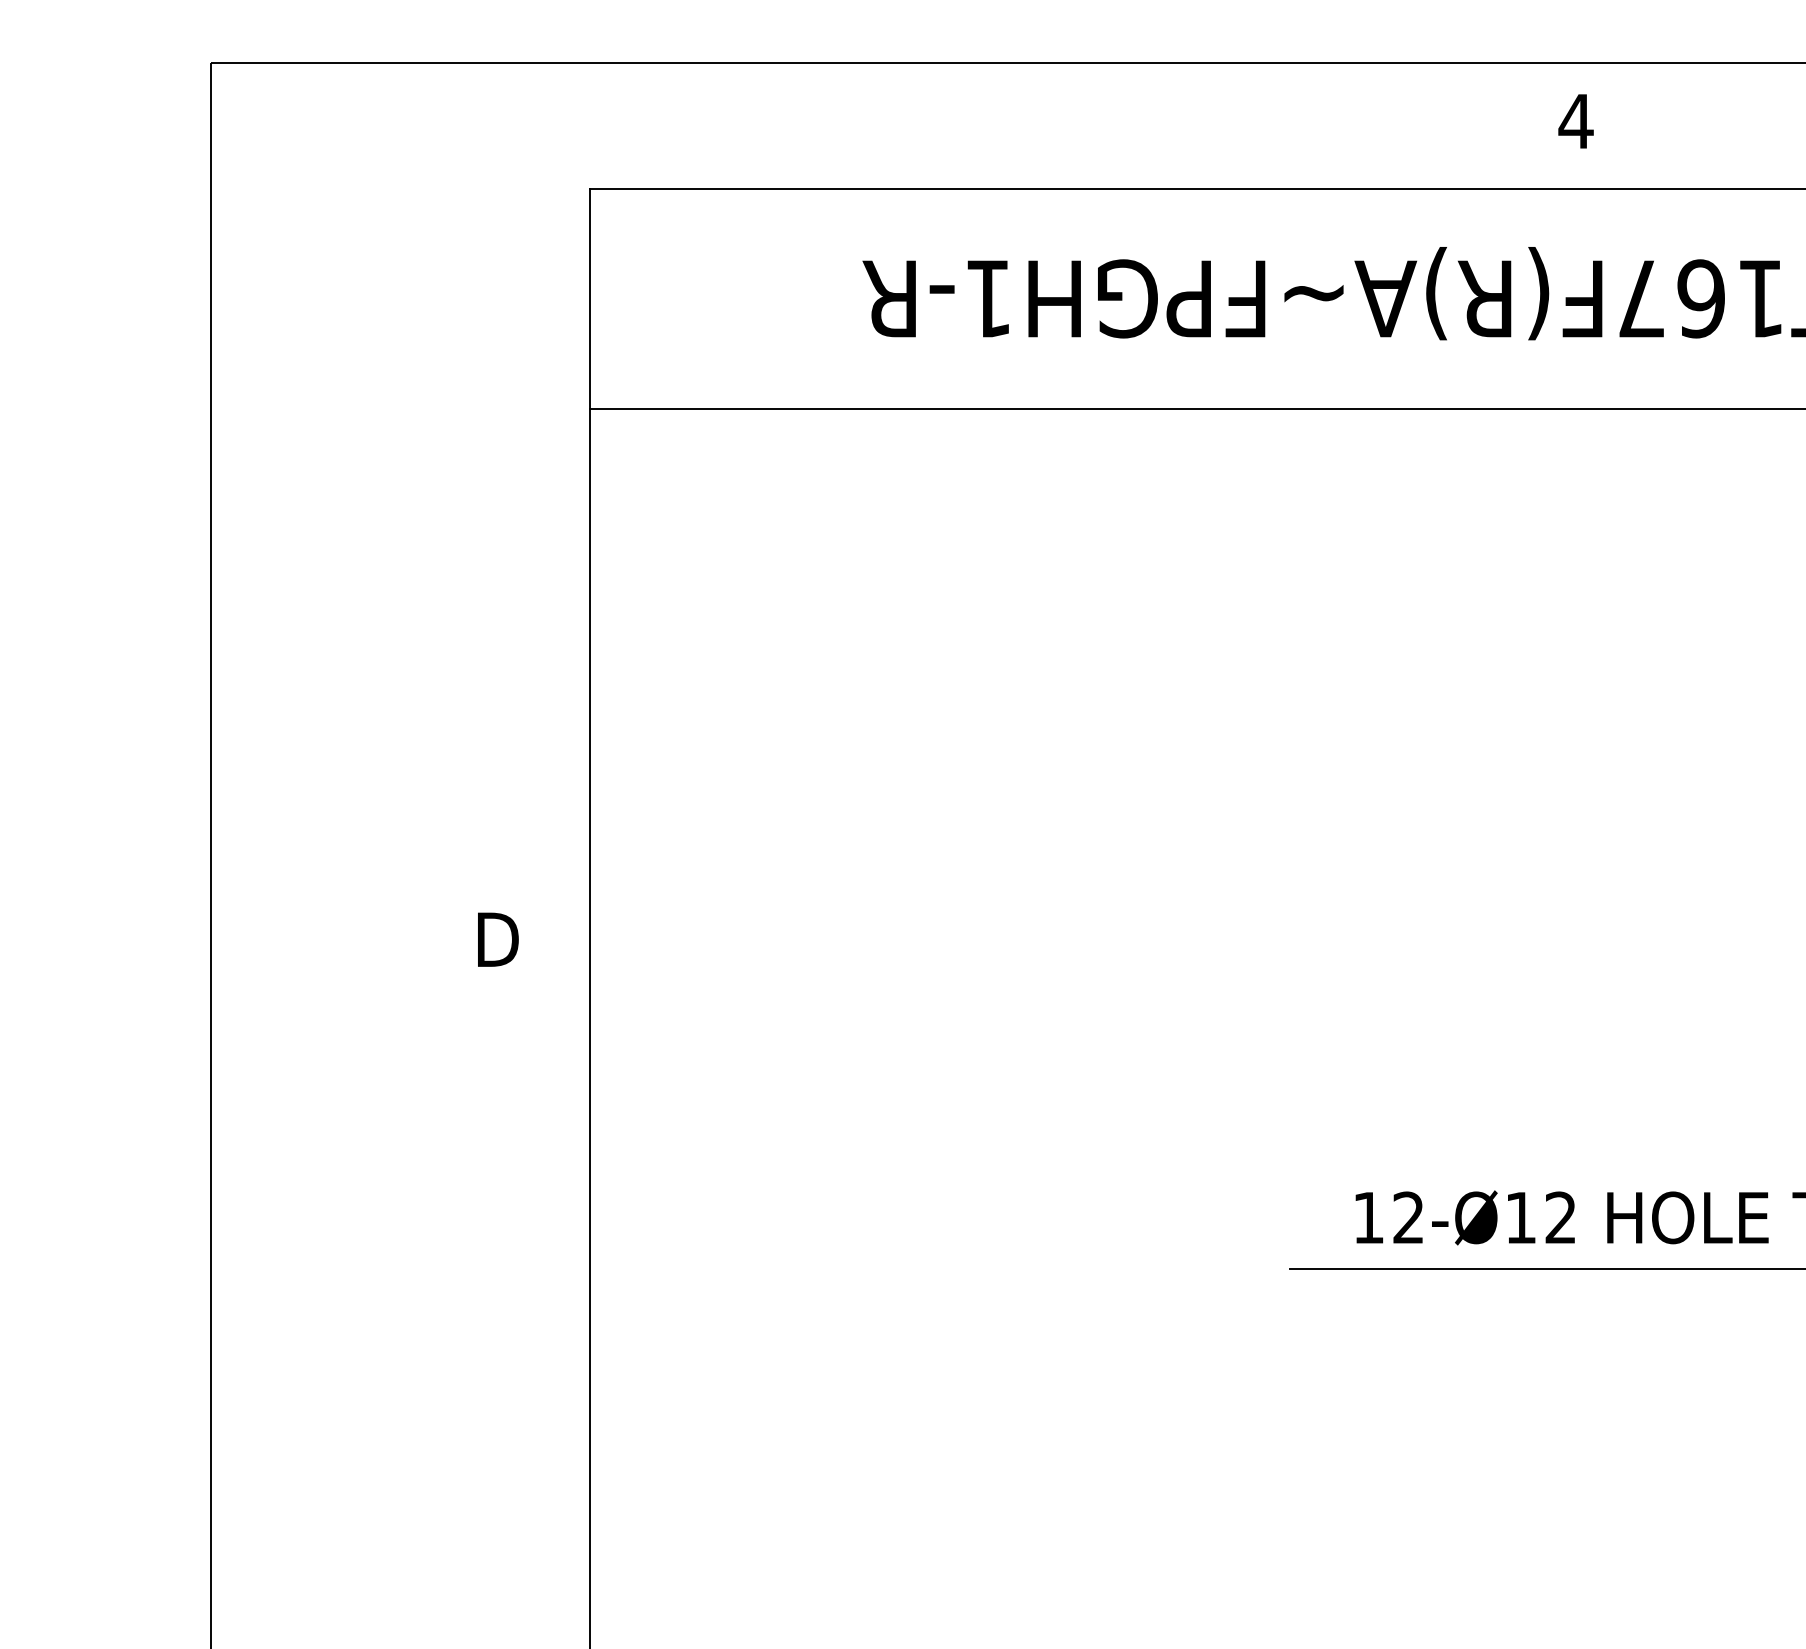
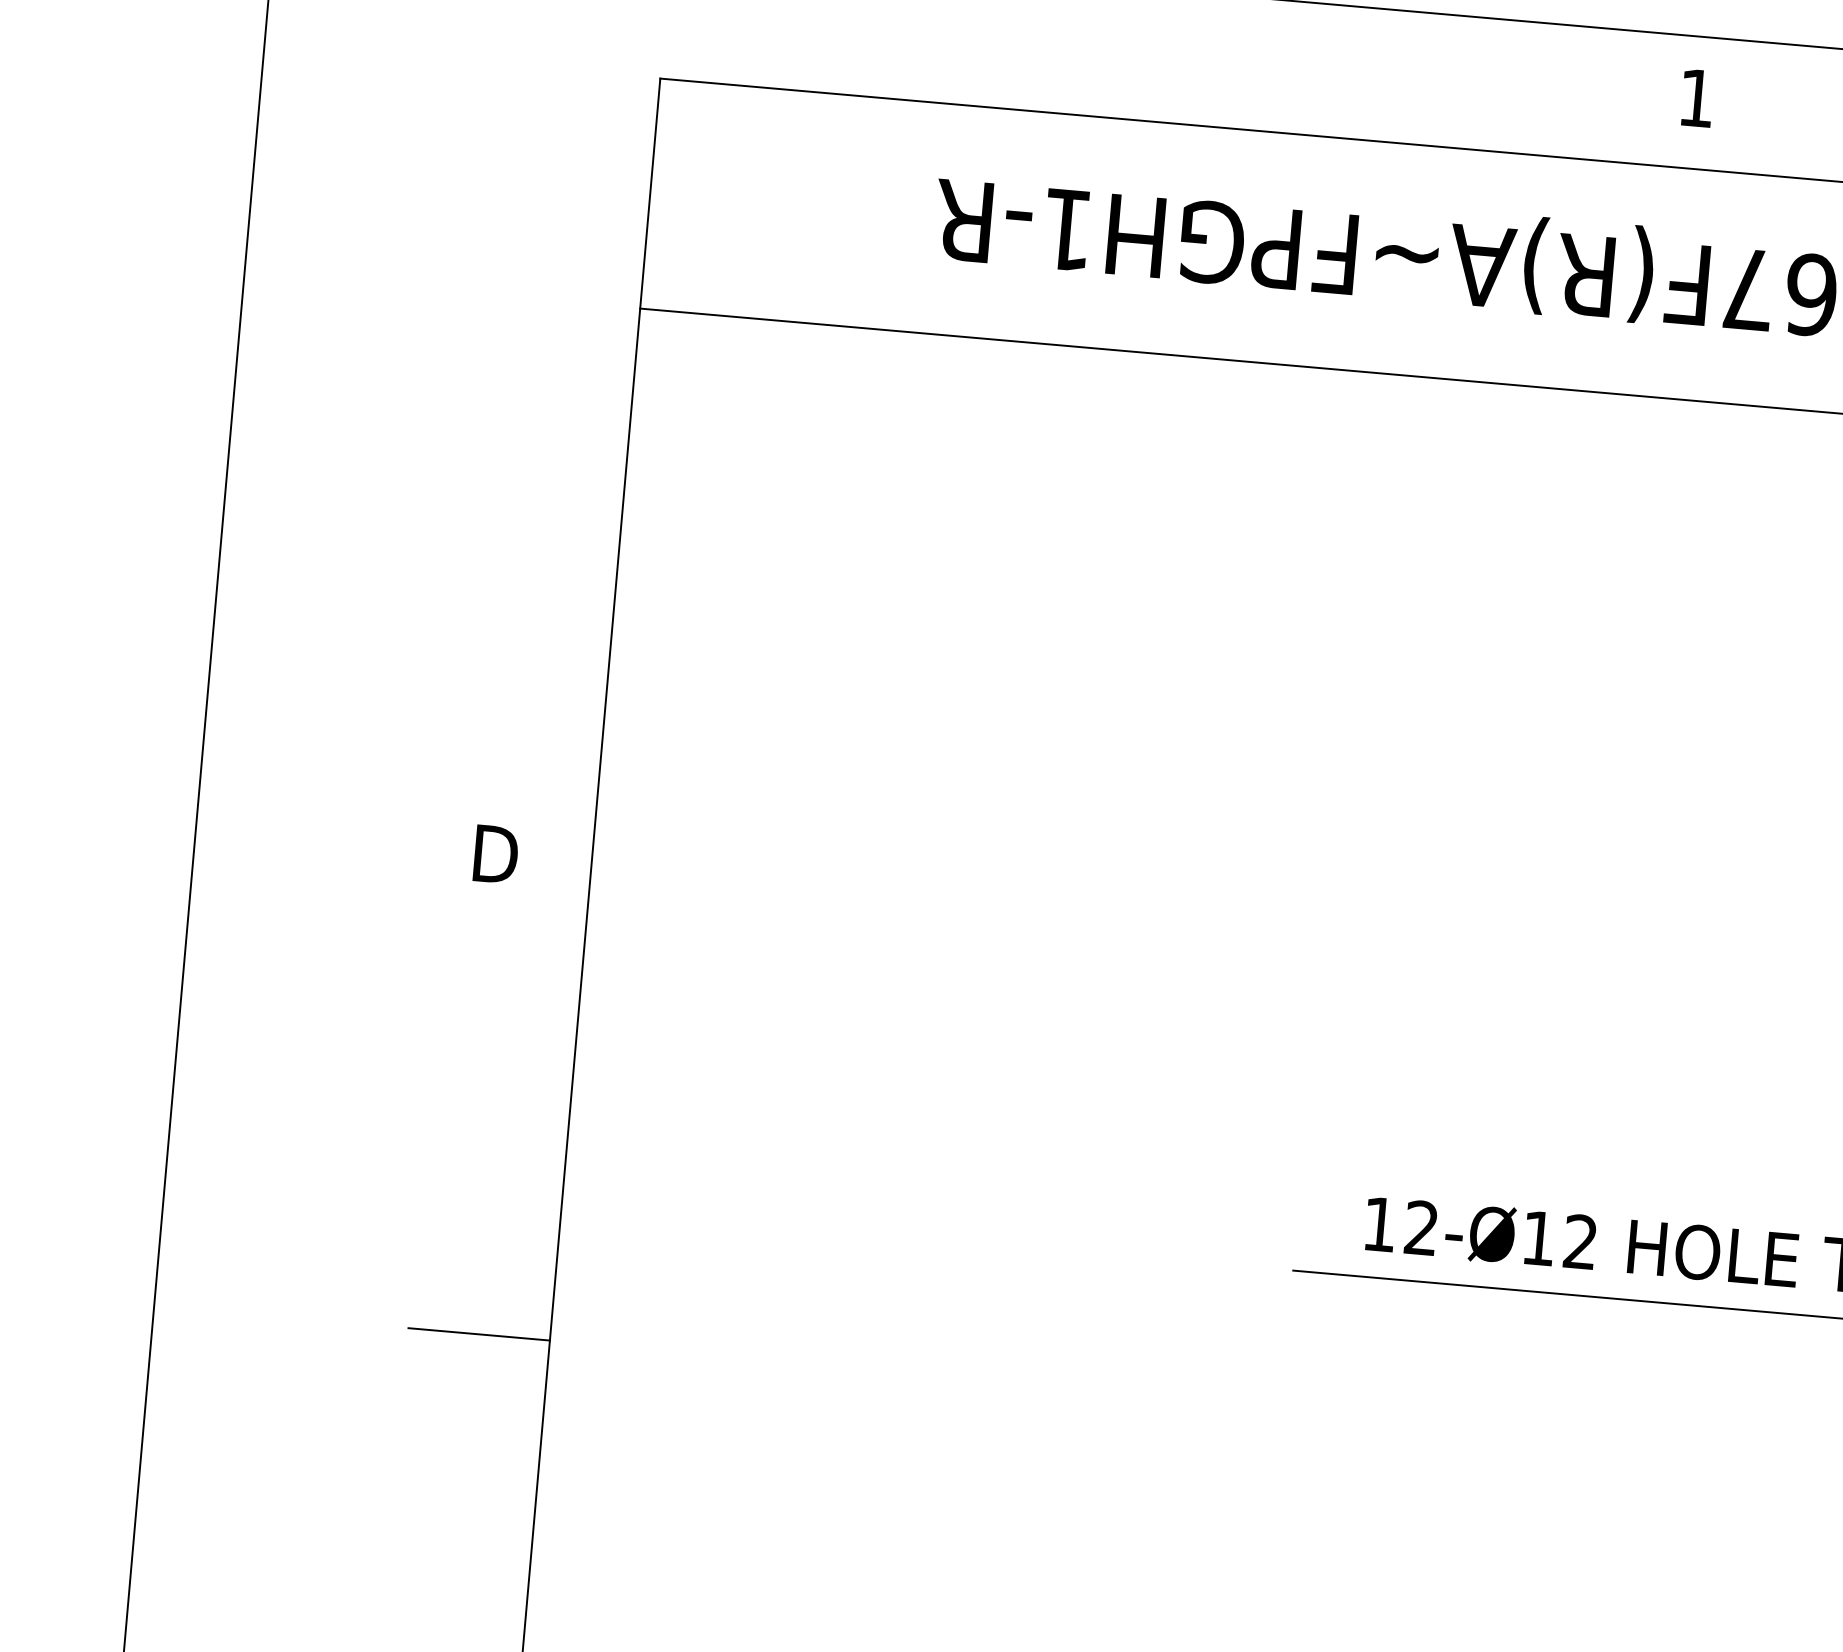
text: (1575, 121) -> (1696, 98), 4 -> 1
line: (521, 1397) -> (478, 1334), added

